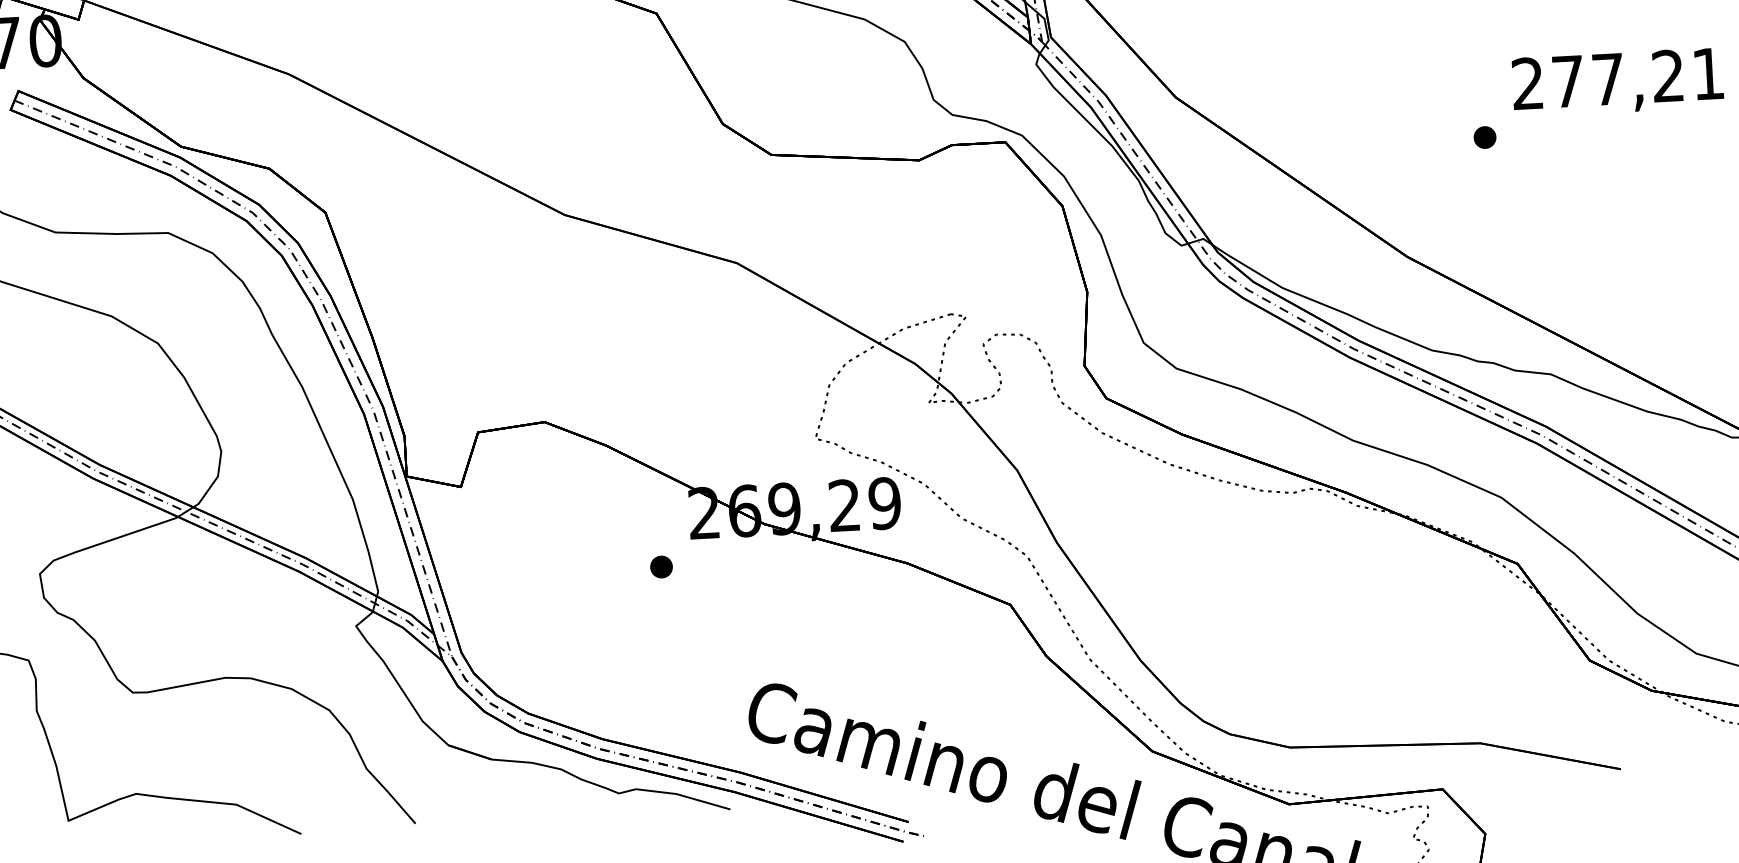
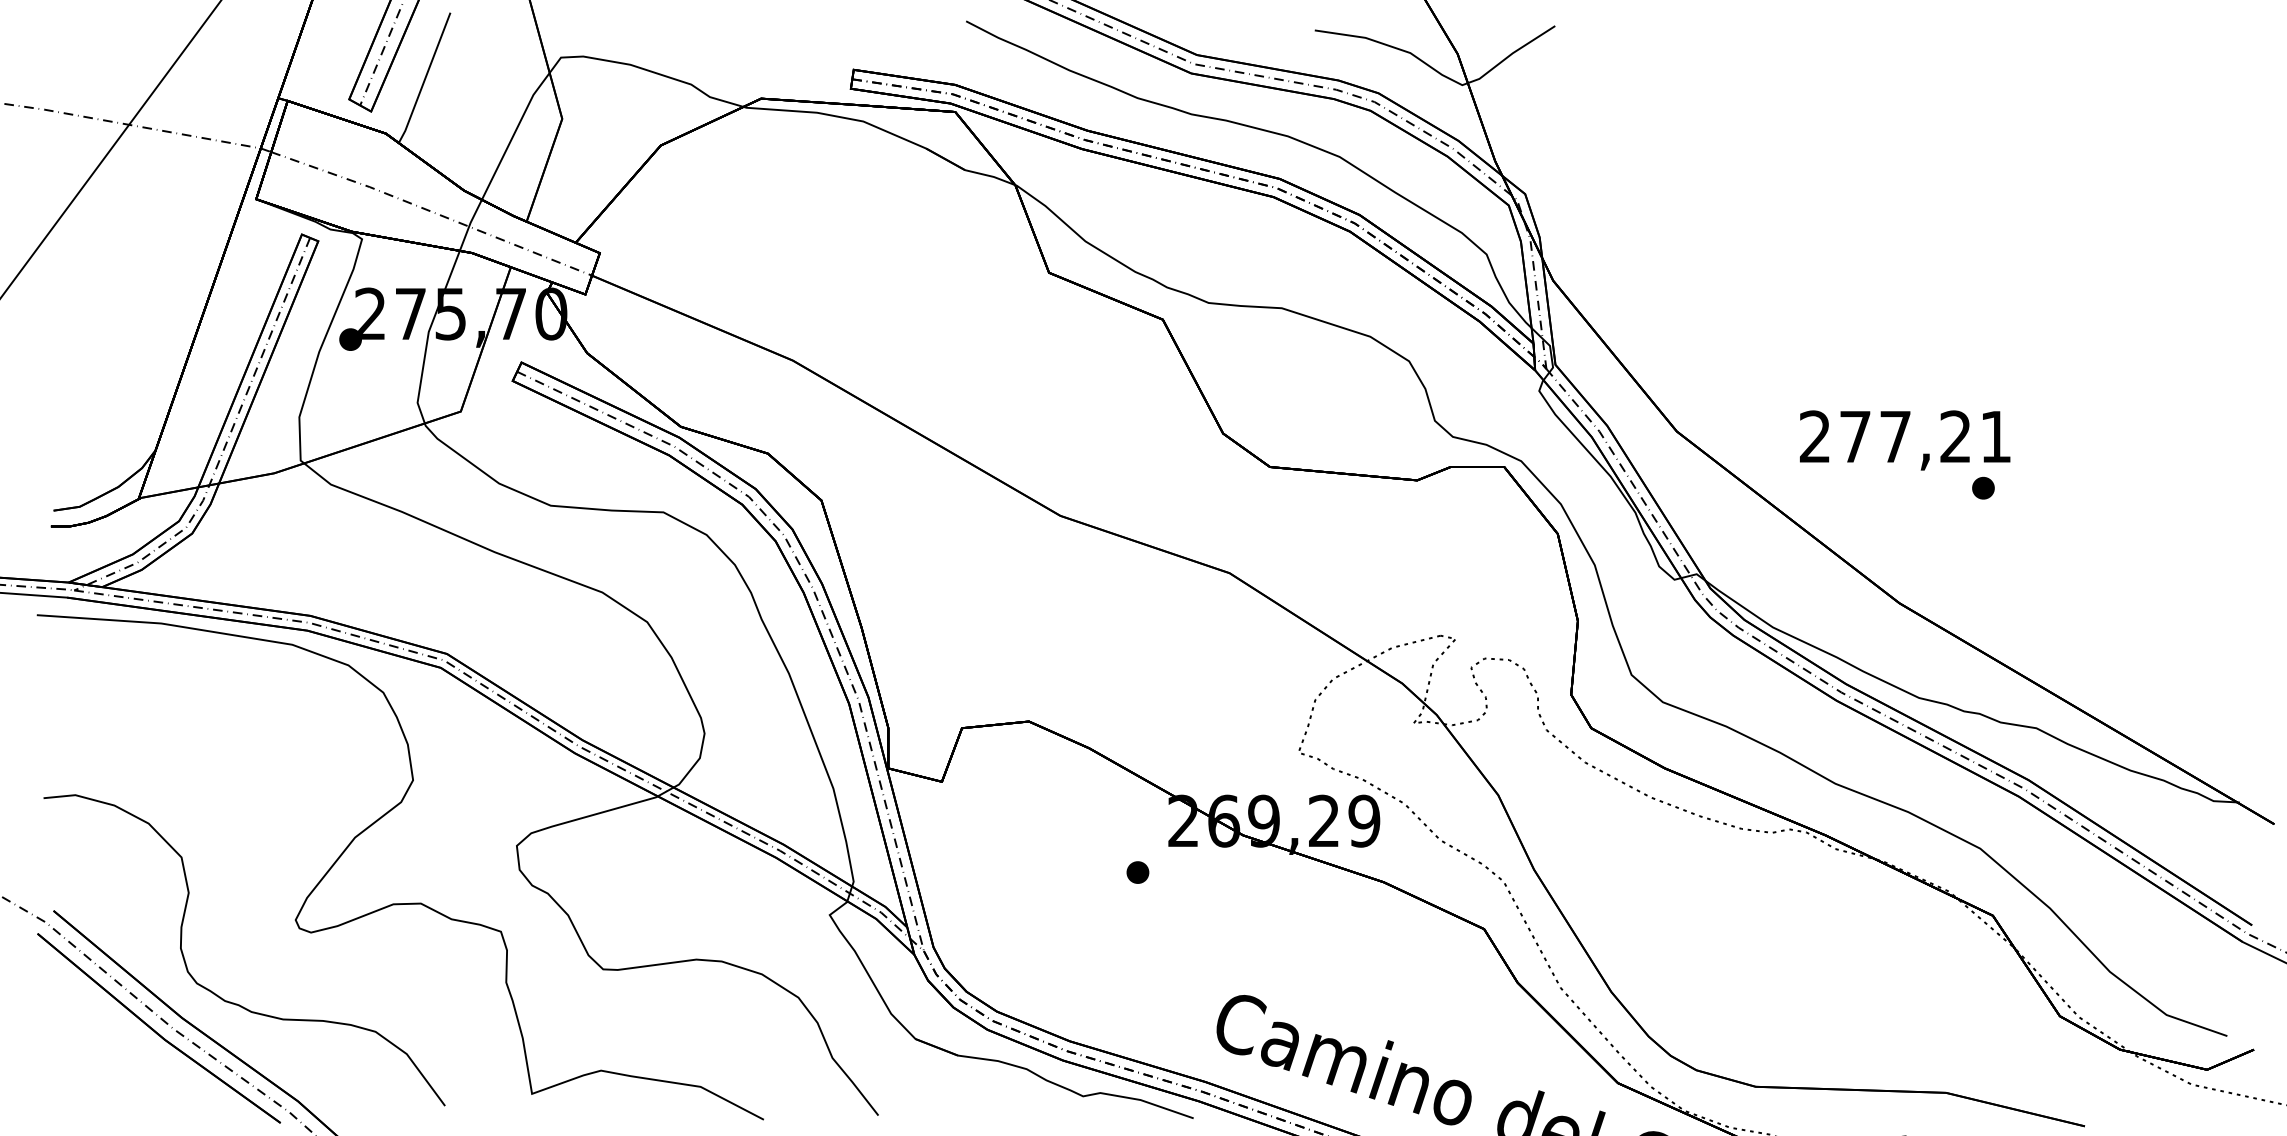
text: (1618, 82) -> (1905, 440), moved

